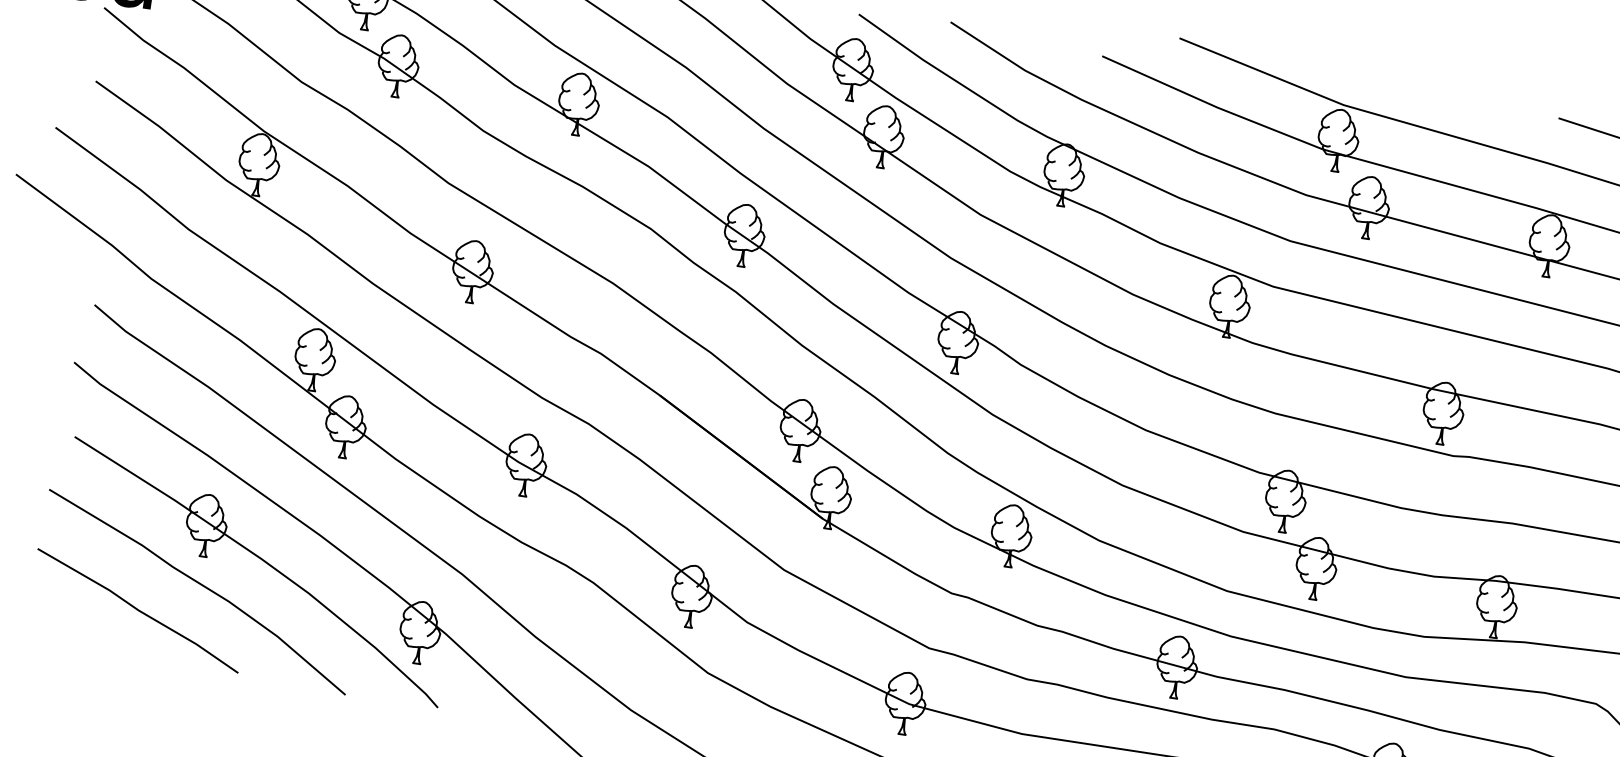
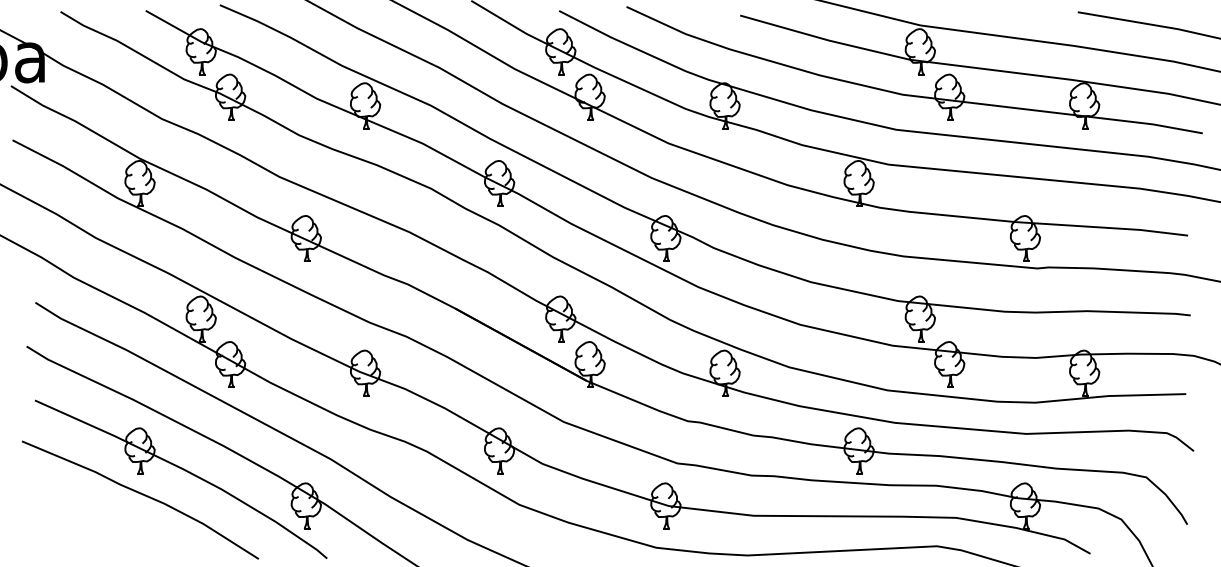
line: (137, 610) -> (98, 519), removed

